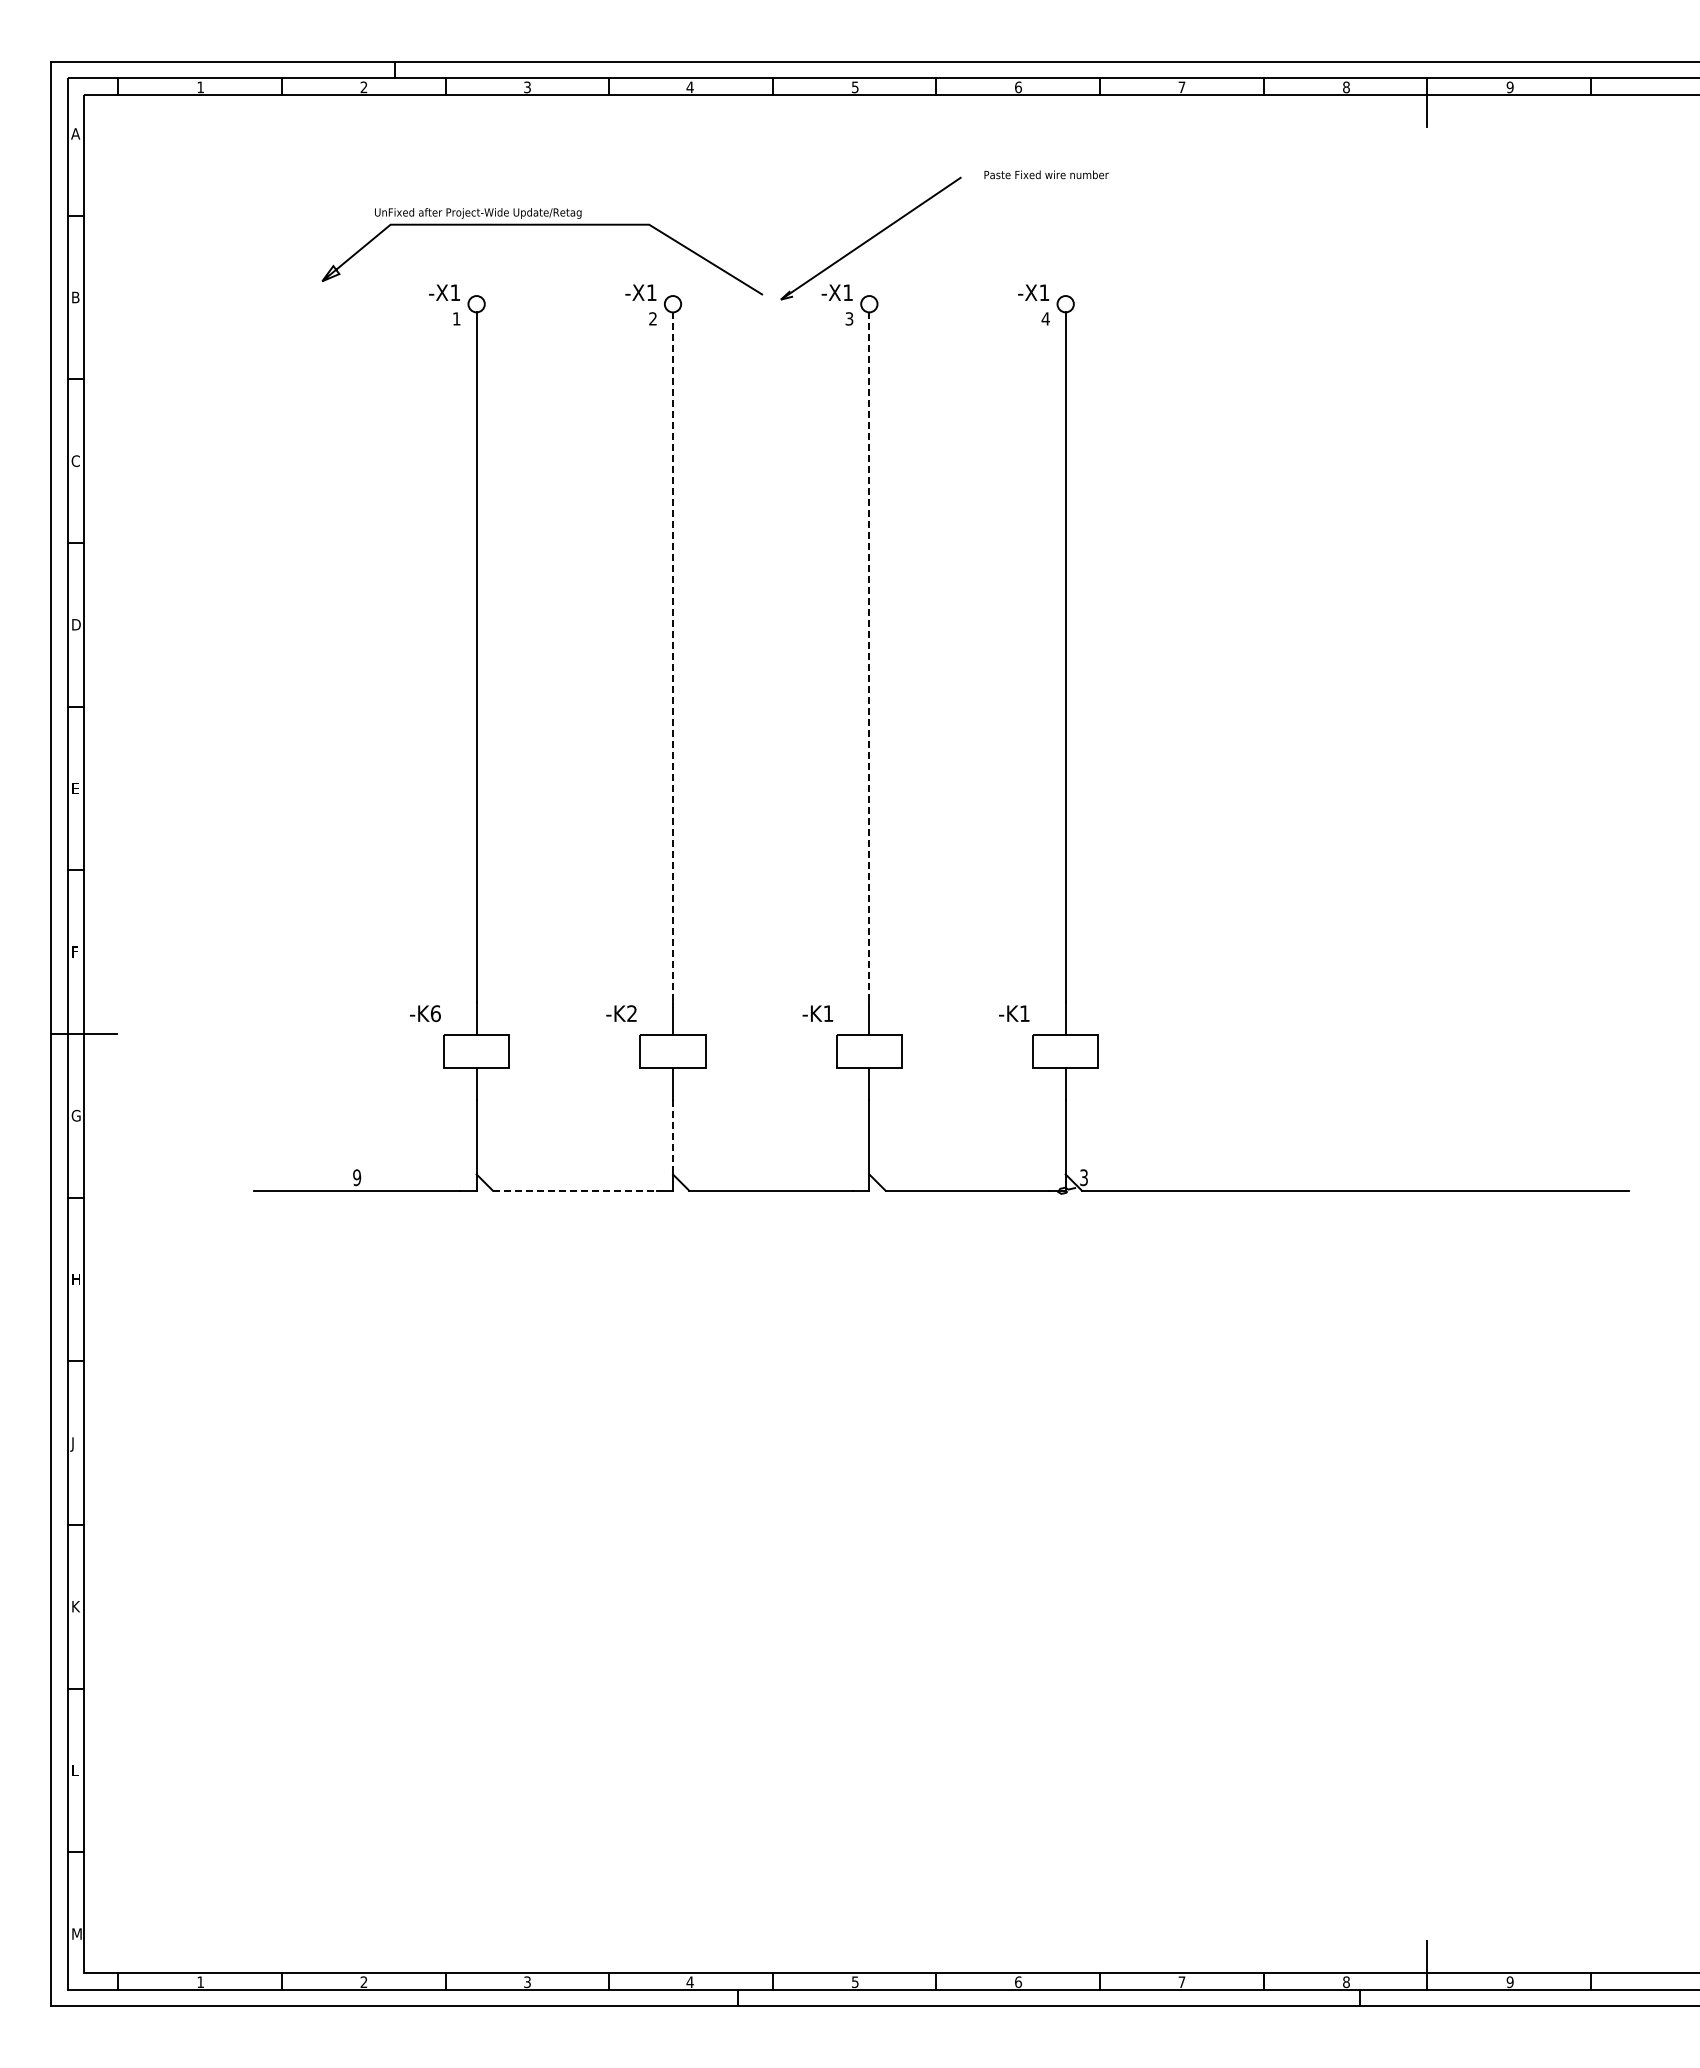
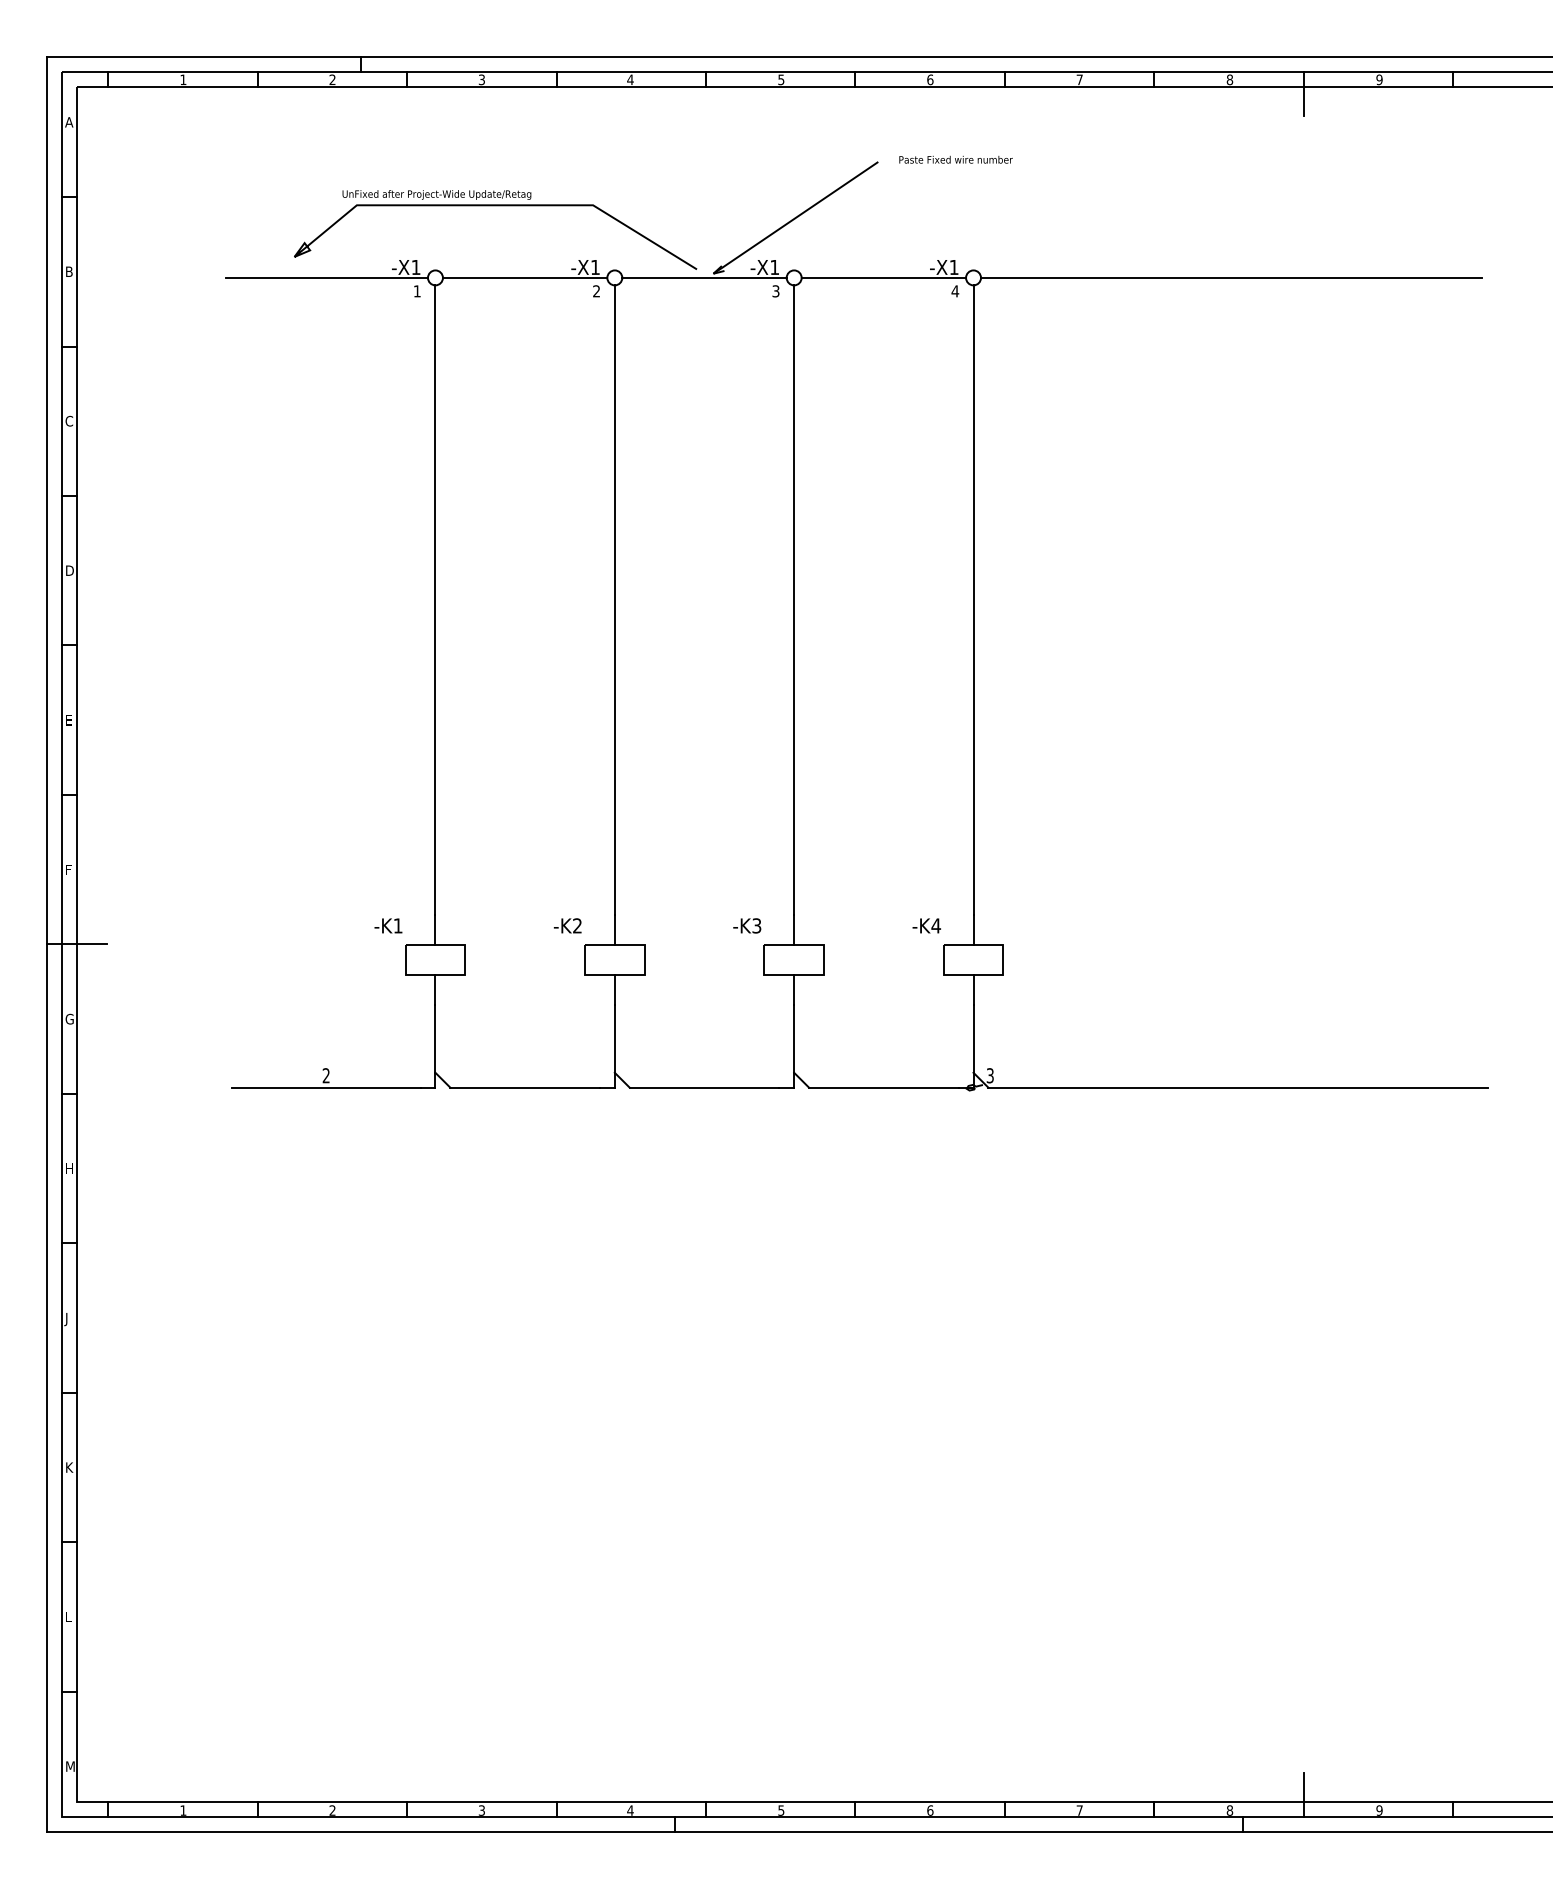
line: (357, 304) -> (326, 278), added
line: (574, 304) -> (524, 278), added
line: (771, 304) -> (704, 278), added
line: (967, 304) -> (883, 278), added
line: (1347, 304) -> (1230, 278), added
line: (673, 657) -> (615, 600), dashed -> solid
line: (869, 657) -> (794, 600), dashed -> solid
text: (435, 1013) -> (397, 925), -K6 -> -K1
text: (828, 1013) -> (756, 925), -K1 -> -K3
text: (1024, 1013) -> (935, 925), -K1 -> -K4
line: (673, 1137) -> (615, 1039), dashed -> solid
text: (357, 1177) -> (326, 1075), 9 -> 2
line: (574, 1190) -> (524, 1087), dashed -> solid

